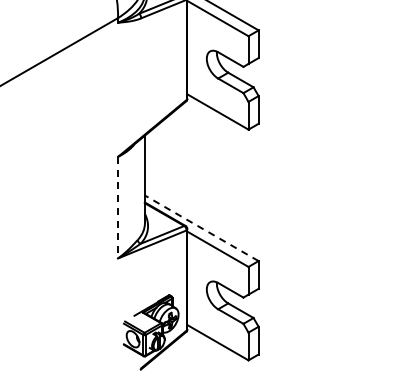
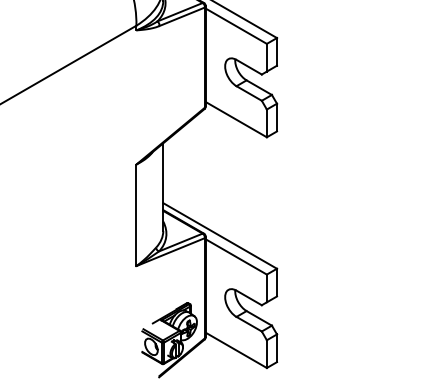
line: (118, 207) -> (136, 215), dashed -> solid
line: (202, 227) -> (220, 235), dashed -> solid

